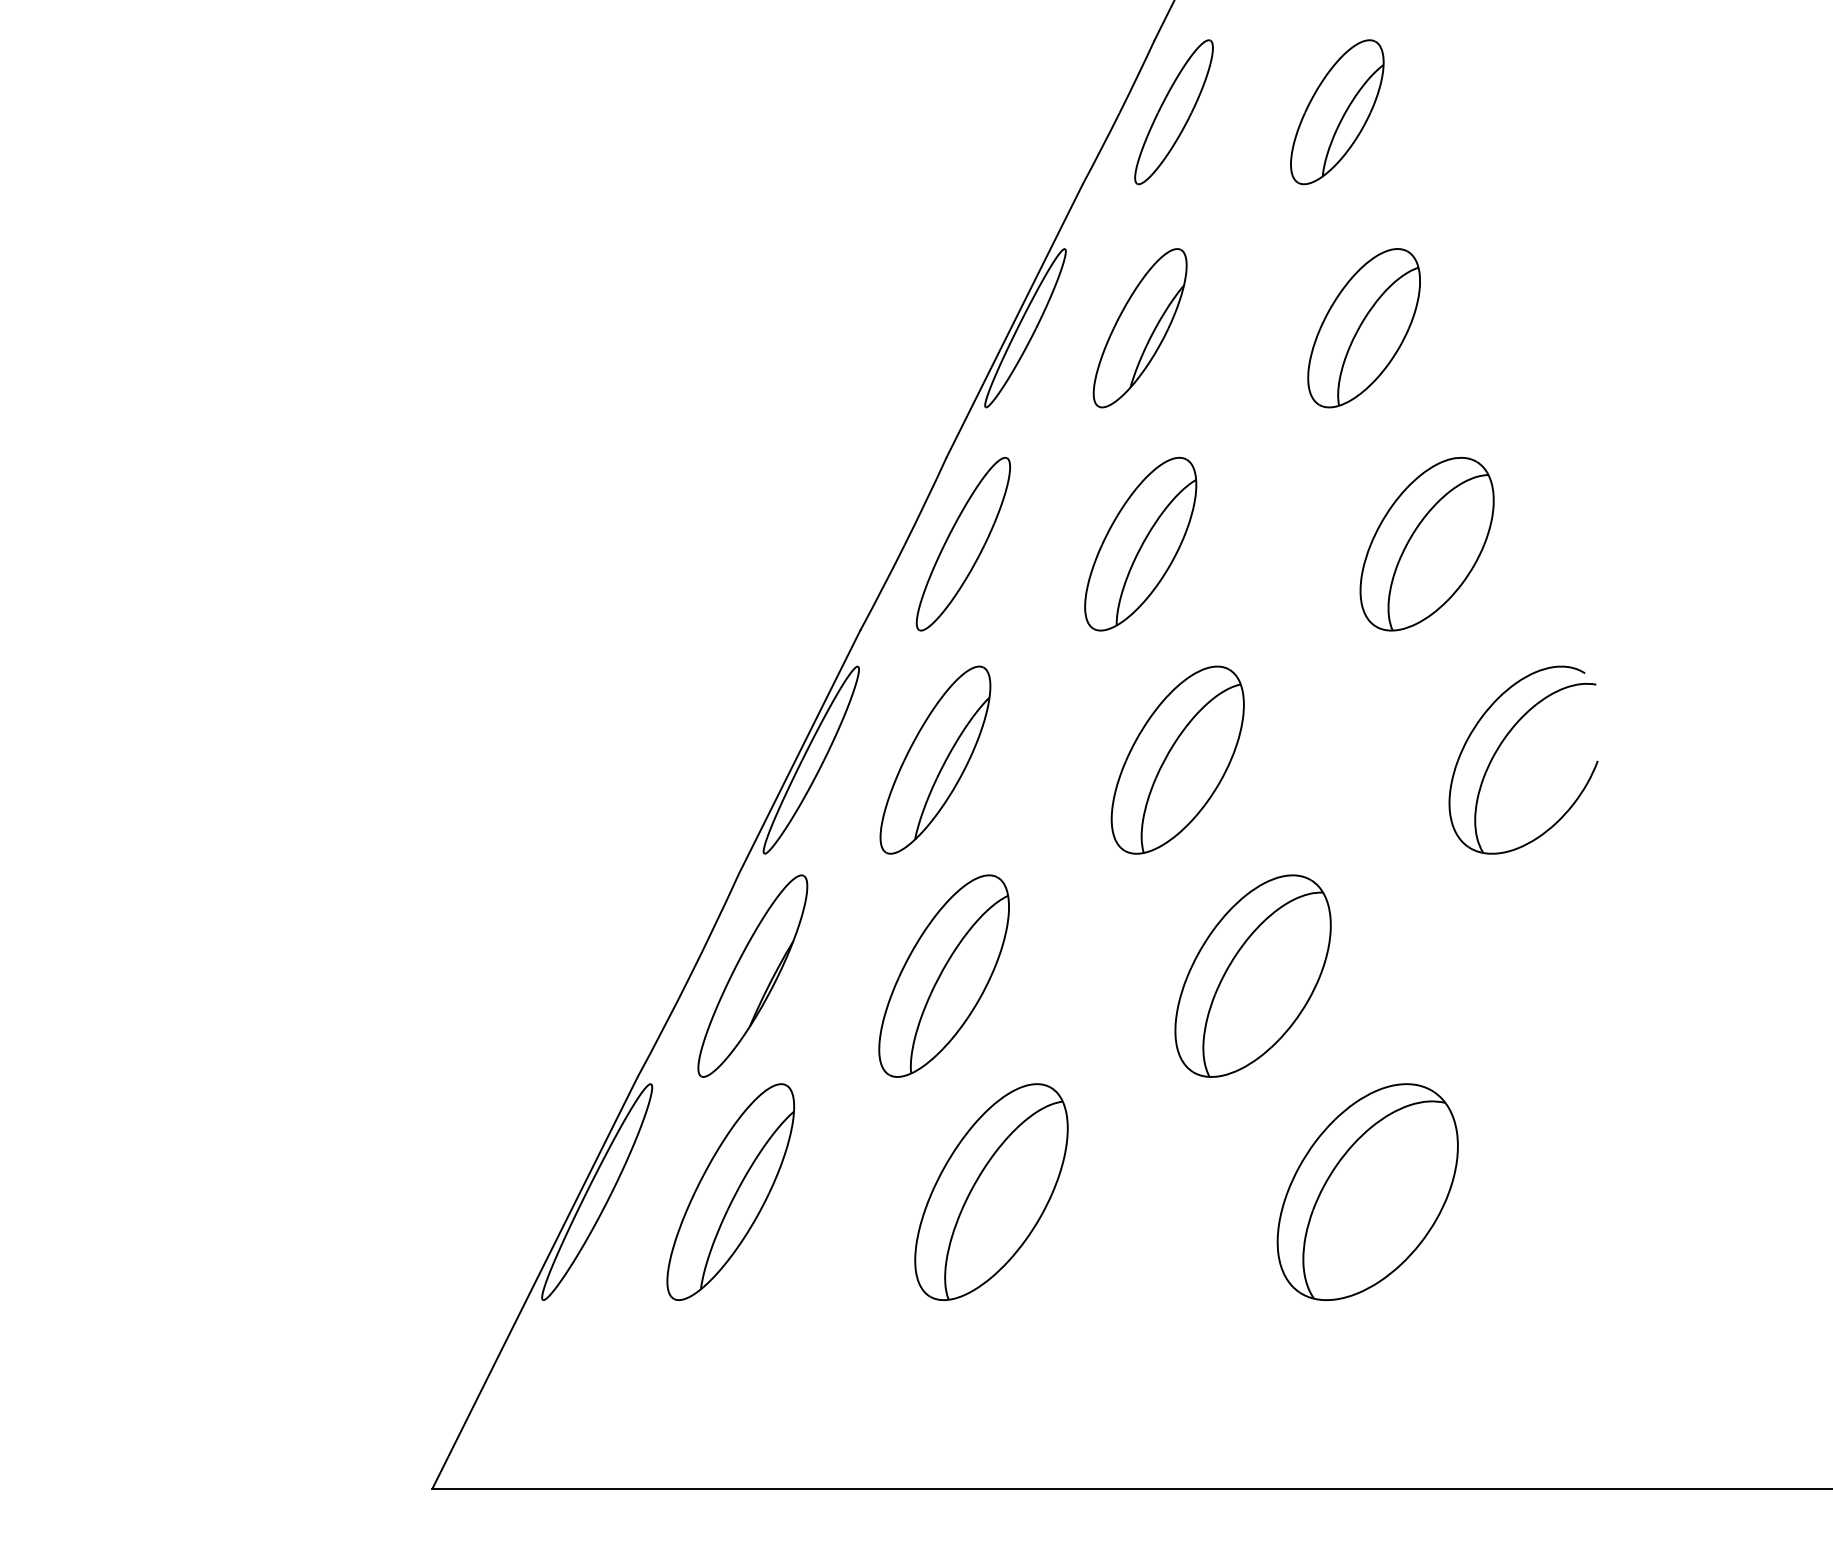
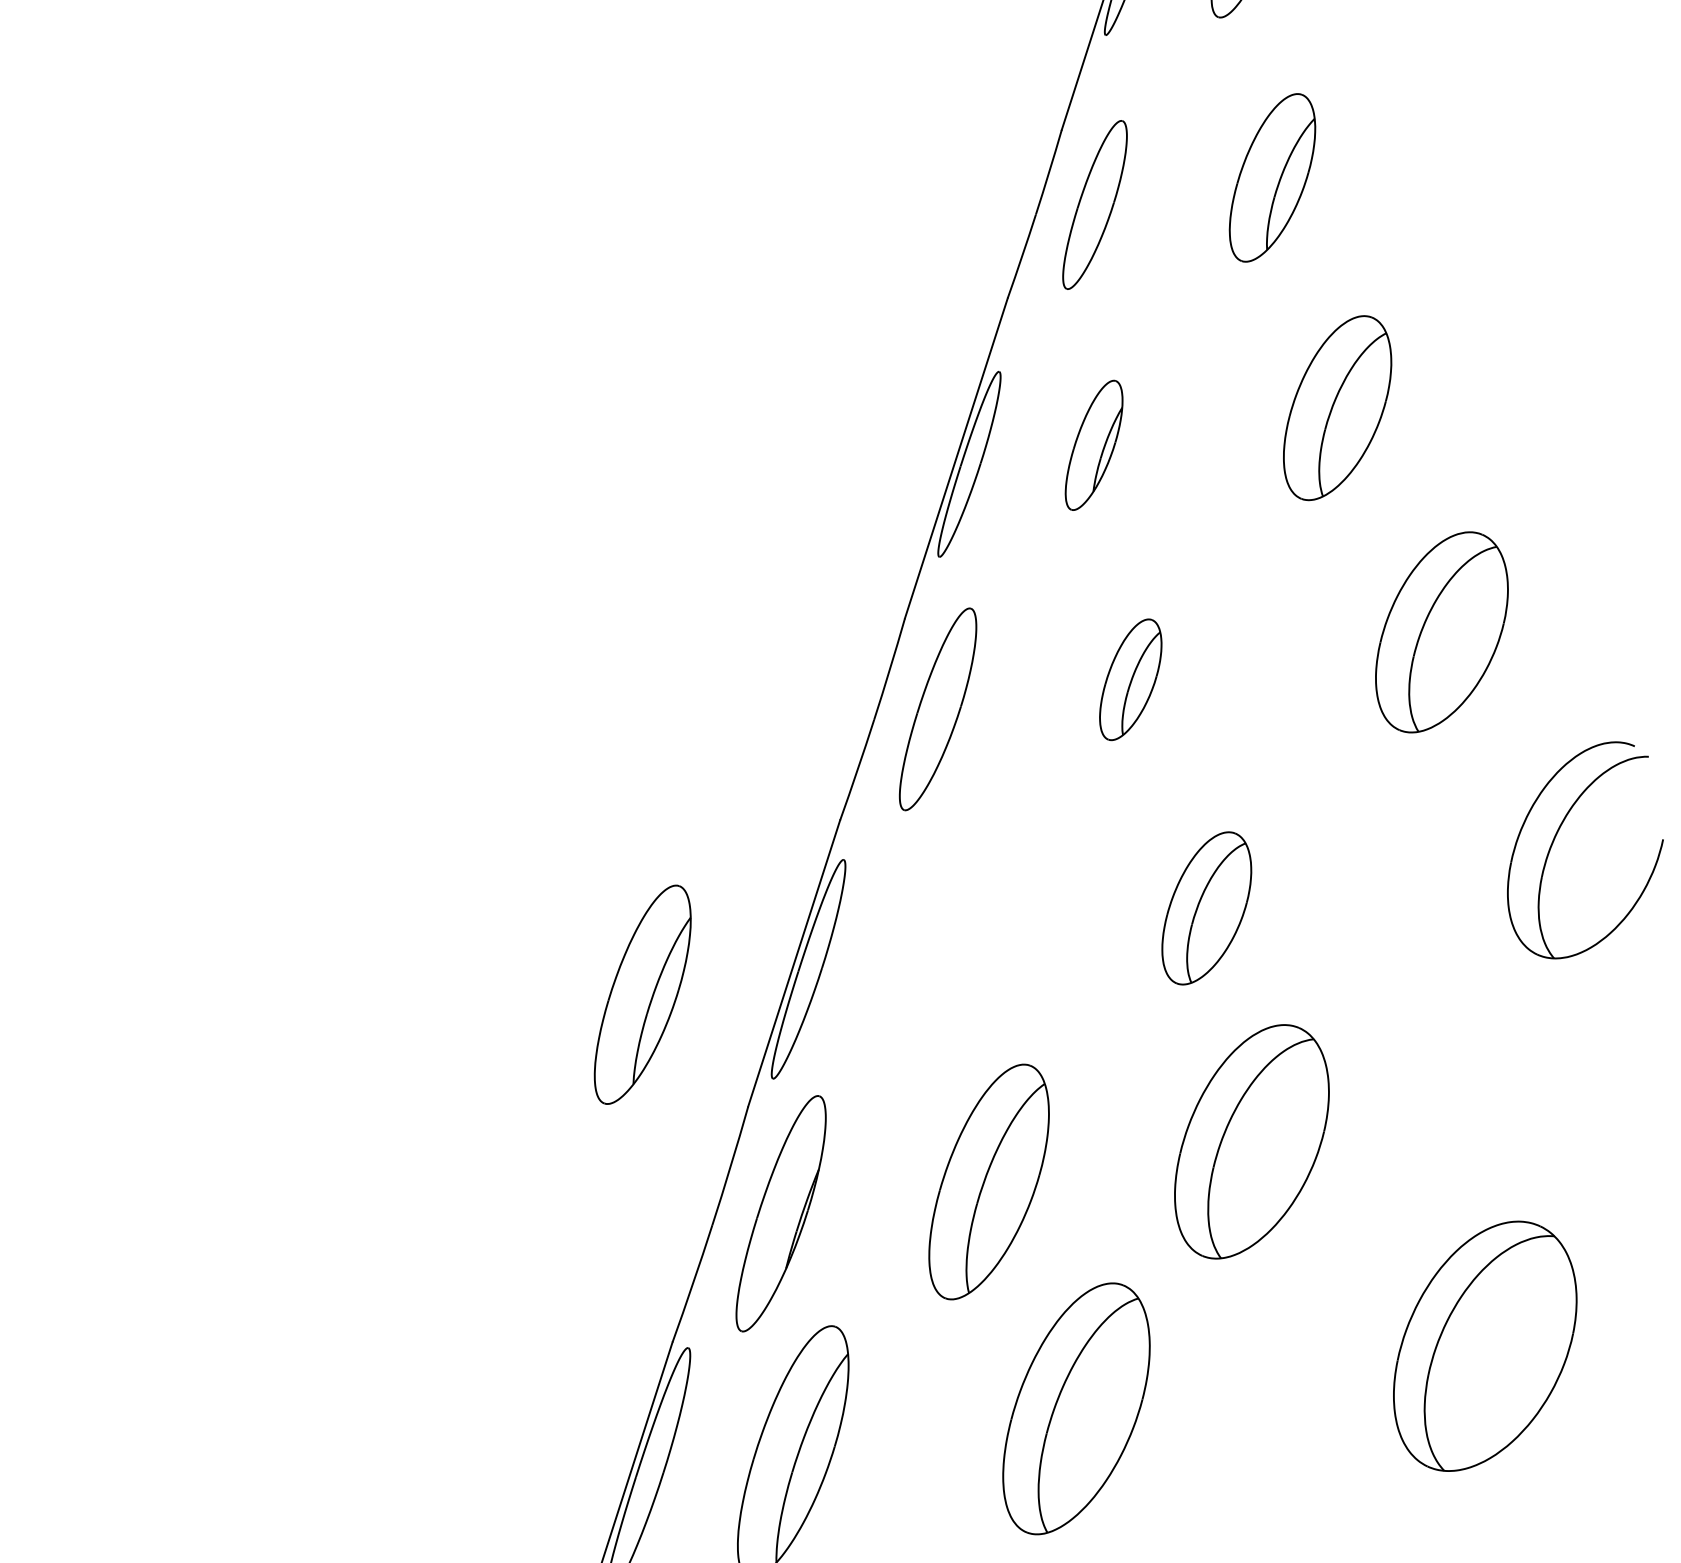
part: (1139, 328) -> (1093, 445), size x0.7
part: (1140, 543) -> (1130, 679), size x0.6
part: (935, 759) -> (642, 993), moved
part: (1177, 759) -> (1206, 907), size x0.7
part: (1252, 975) -> (1250, 1141), moved

